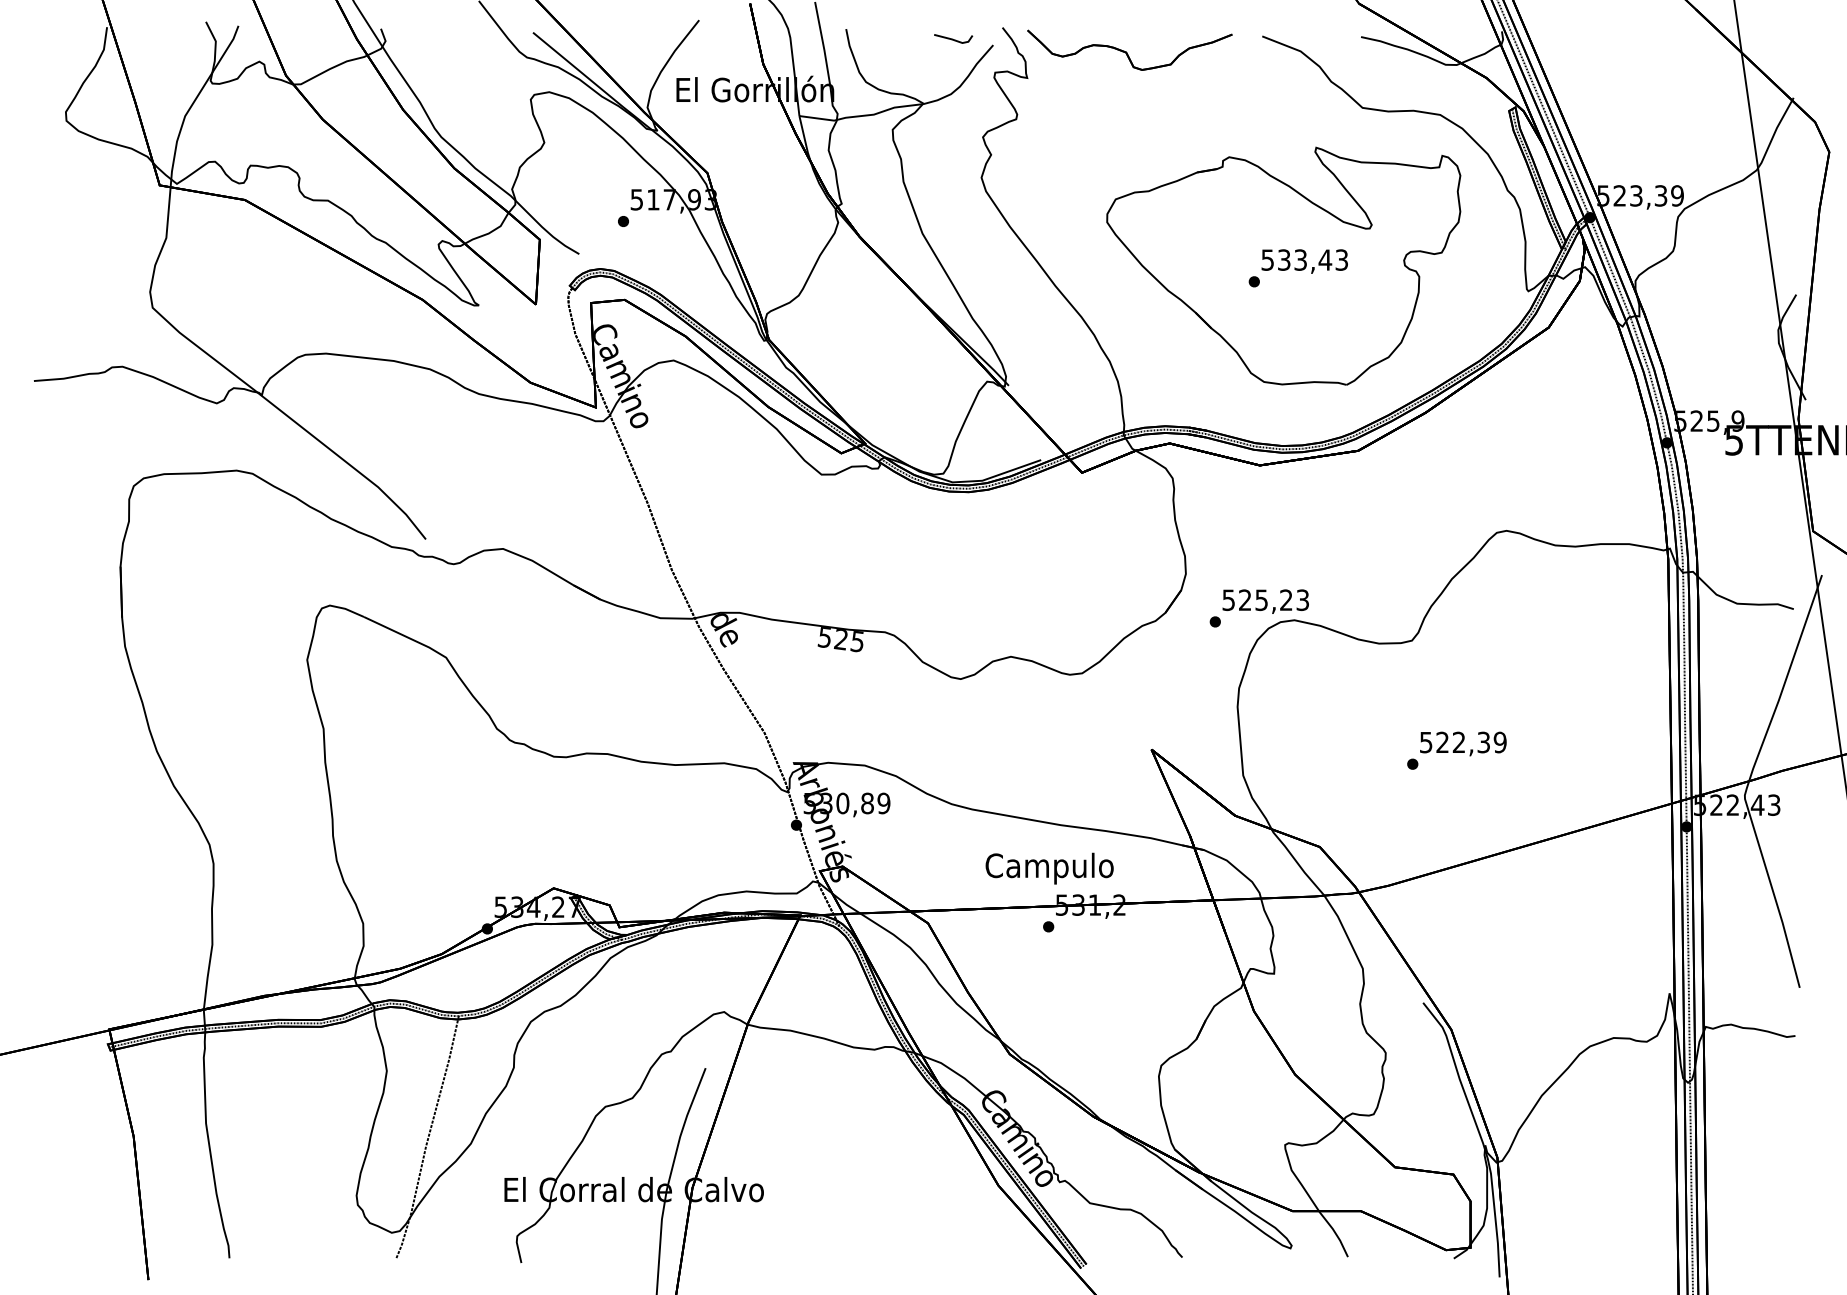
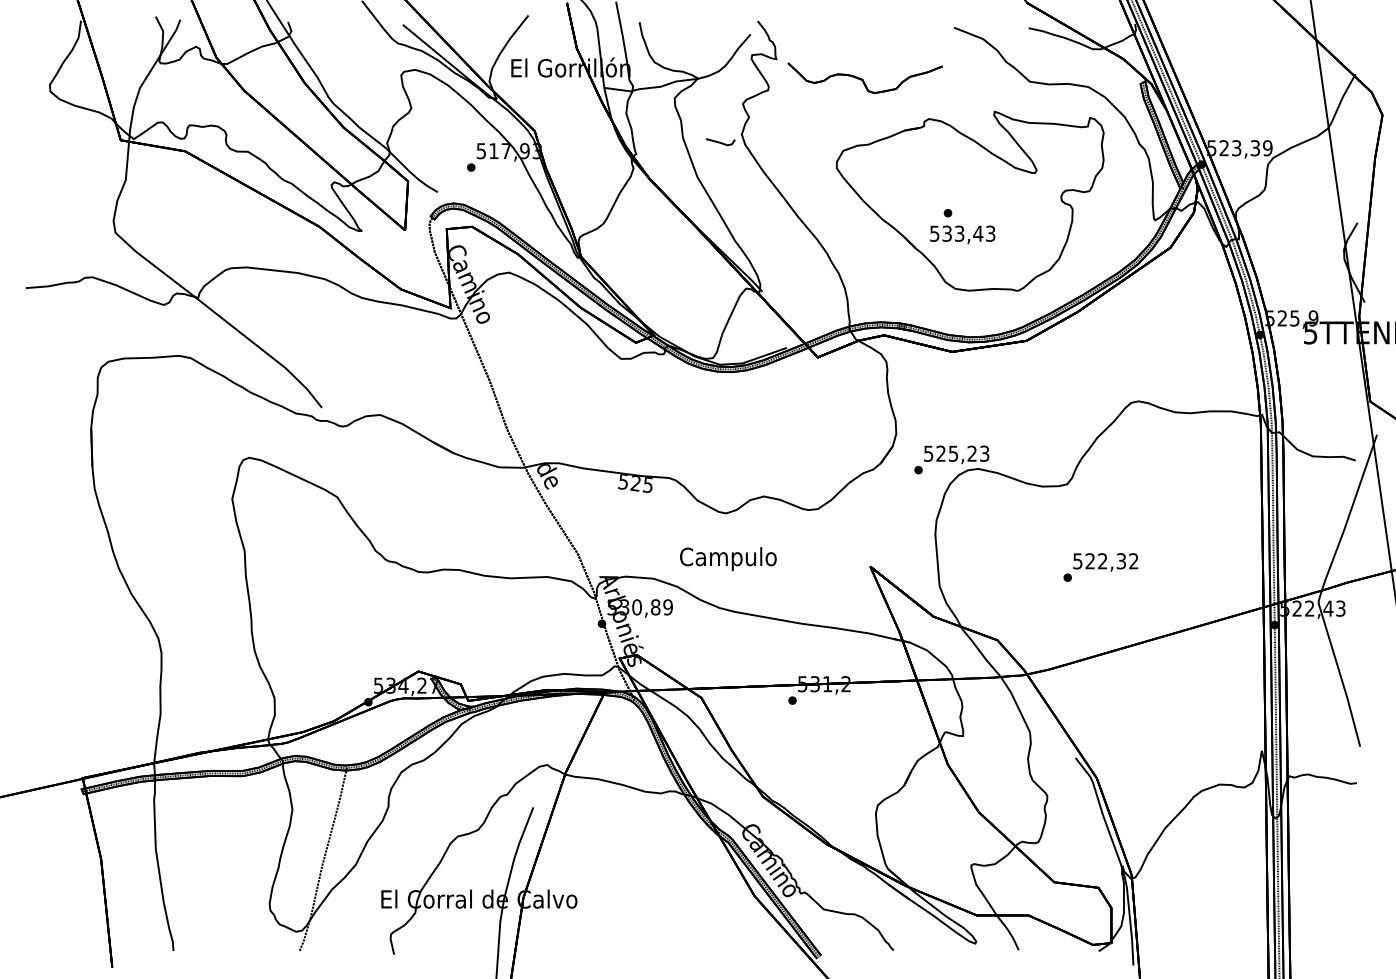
line: (952, 38) -> (719, 141), moved
part: (1129, 49) -> (865, 77), moved
text: (1304, 261) -> (962, 234), moved
text: (1499, 742) -> (1133, 561), 522,39 -> 522,32
text: (1049, 868) -> (728, 559), moved

